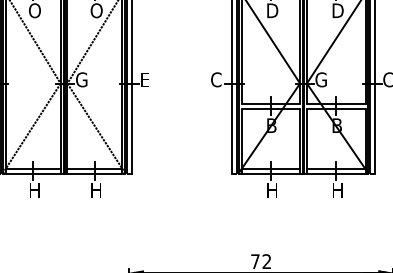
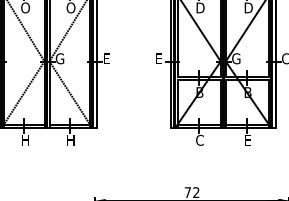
text: (215, 79) -> (158, 58), C -> E
text: (271, 189) -> (199, 139), H -> C
text: (337, 190) -> (248, 140), H -> E

